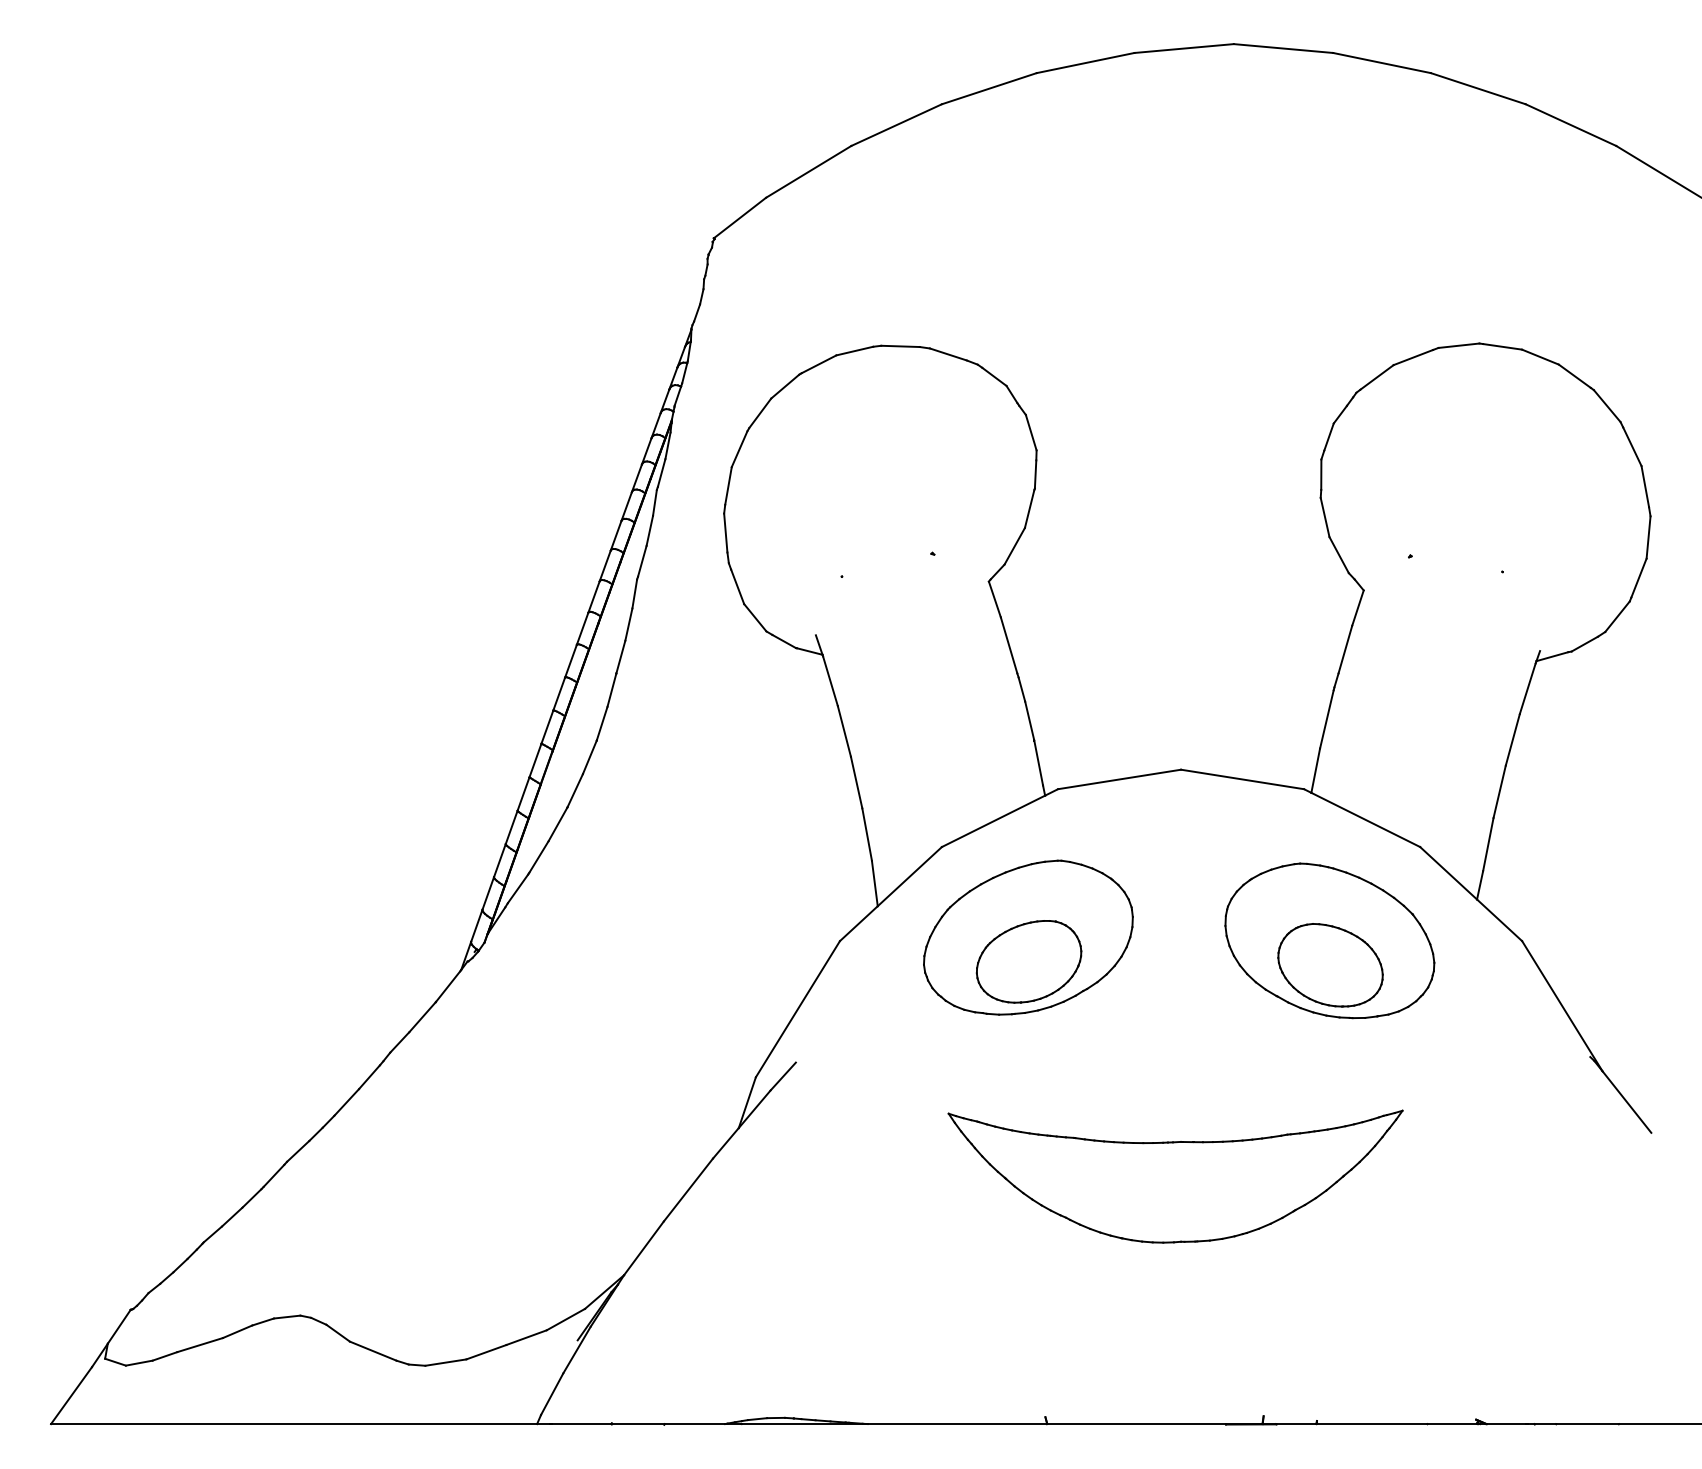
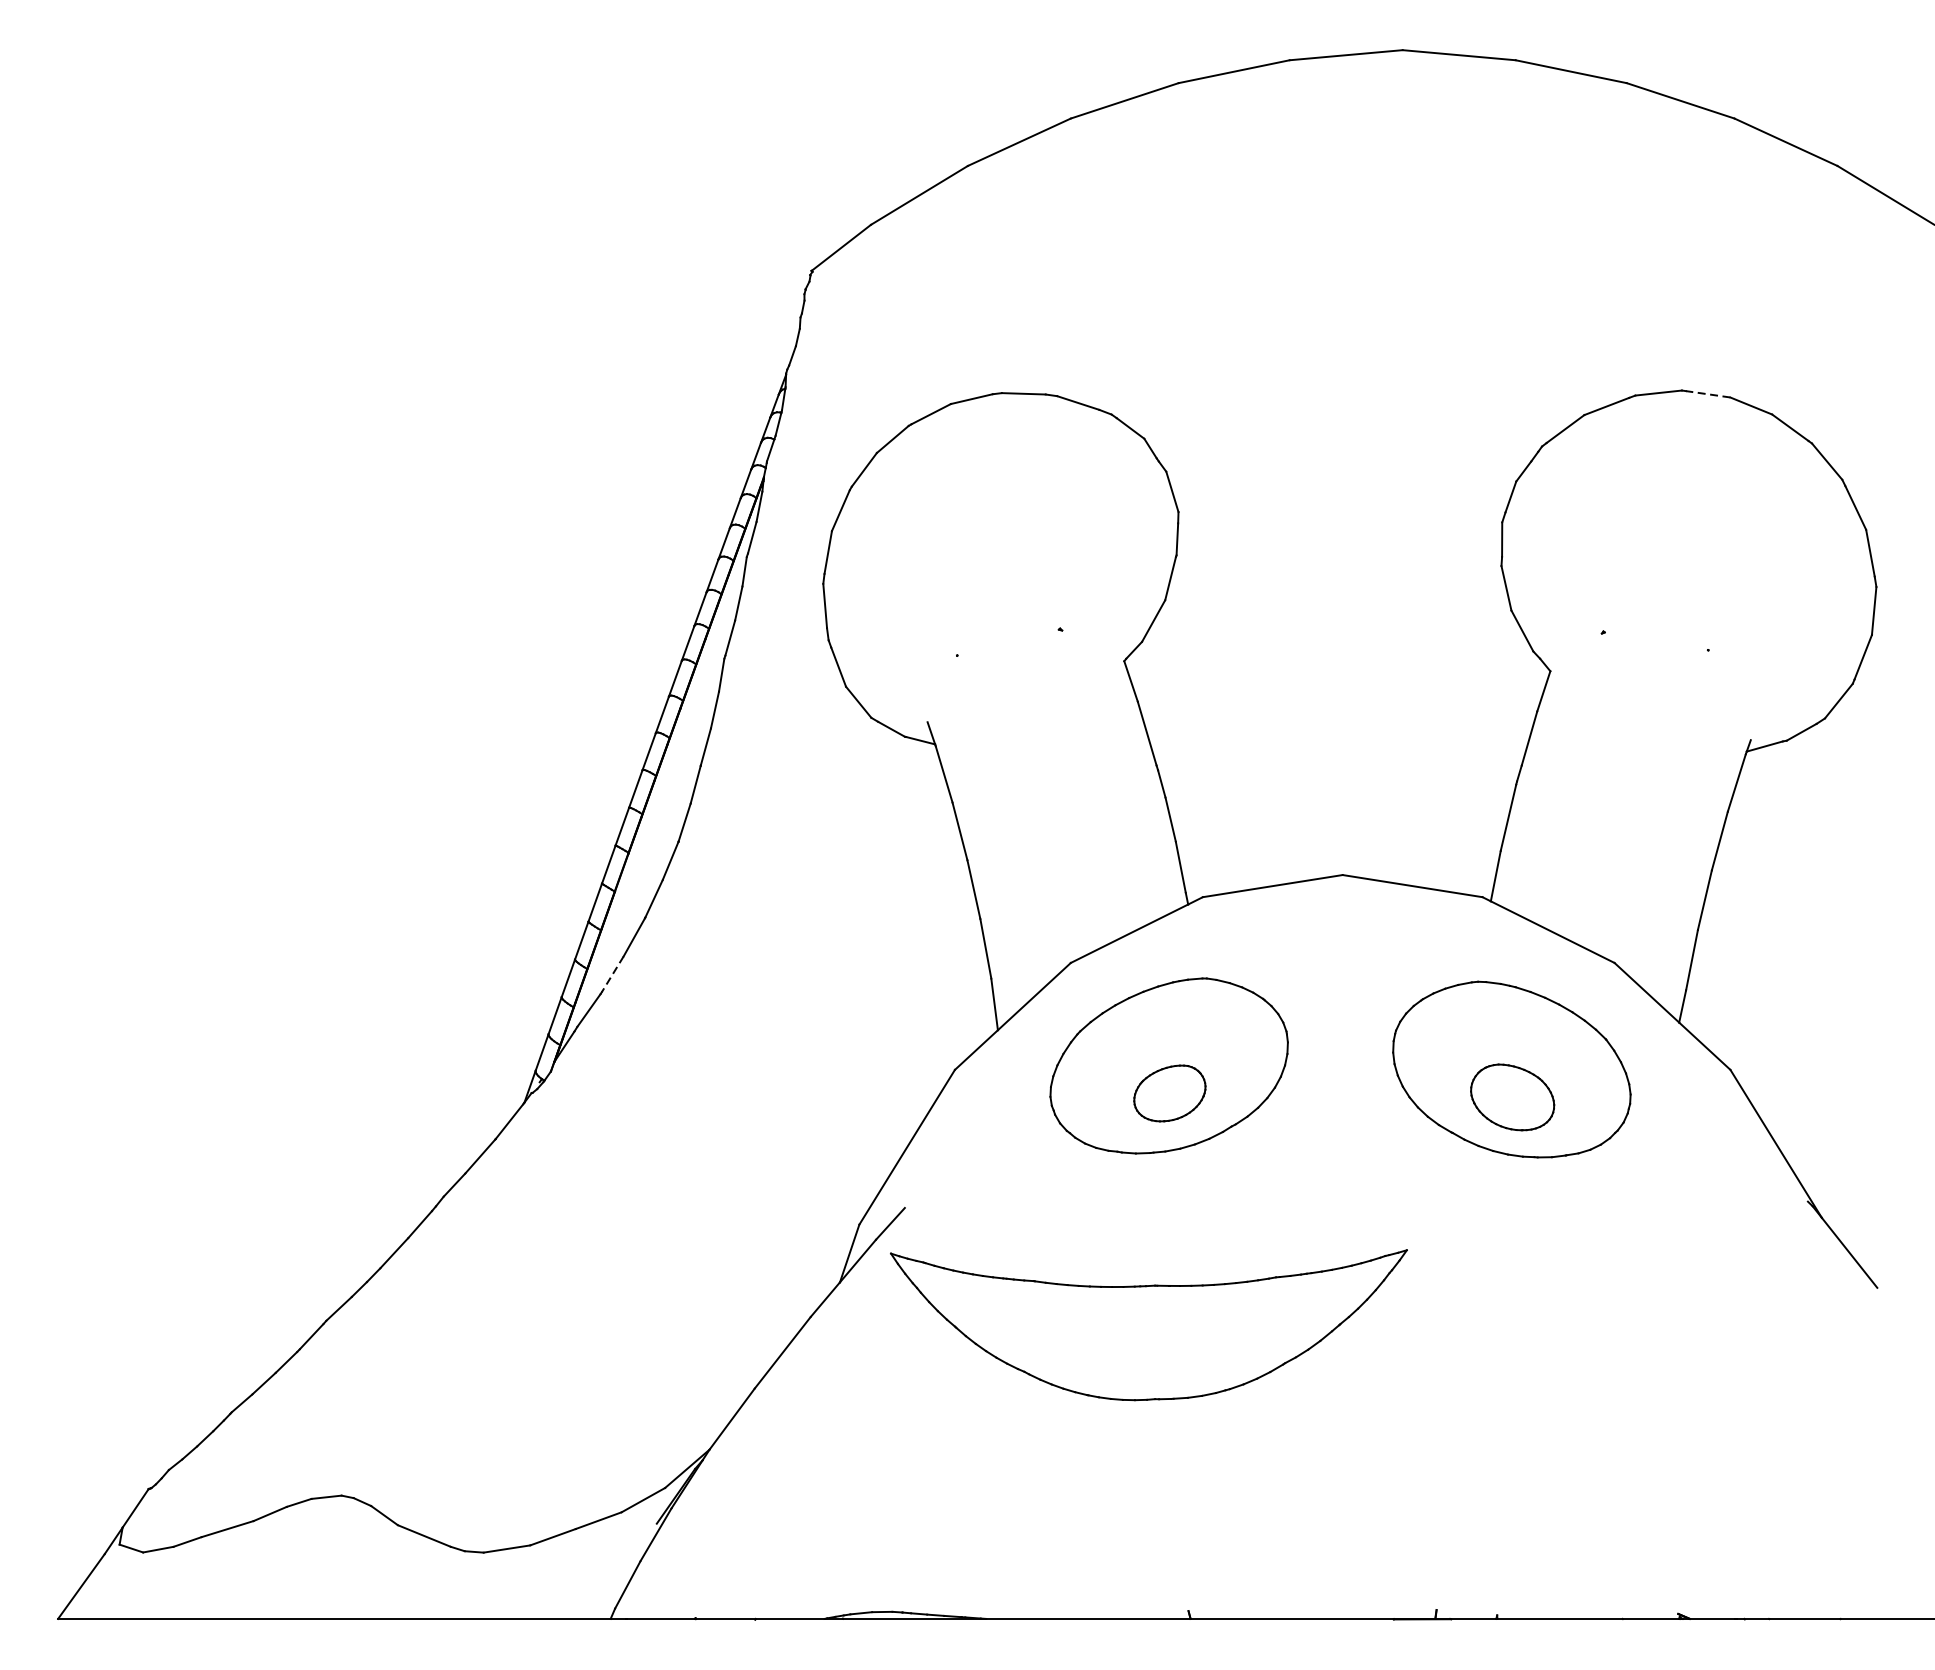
line: (1502, 346) -> (1708, 393), solid -> dashed
line: (538, 857) -> (612, 974), solid -> dashed
part: (1028, 961) -> (1169, 1093), size x0.6
part: (1330, 965) -> (1512, 1097), size x0.7
part: (1175, 1176) -> (1148, 1324), moved

